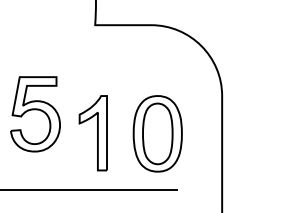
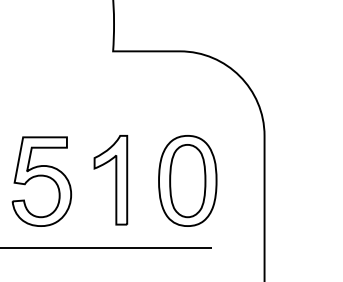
part: (35, 114) -> (41, 181), moved

